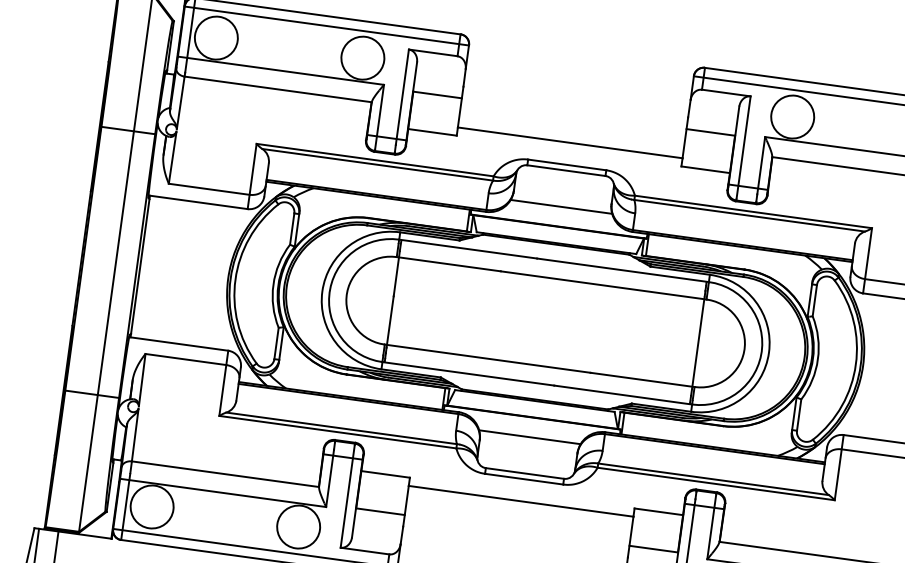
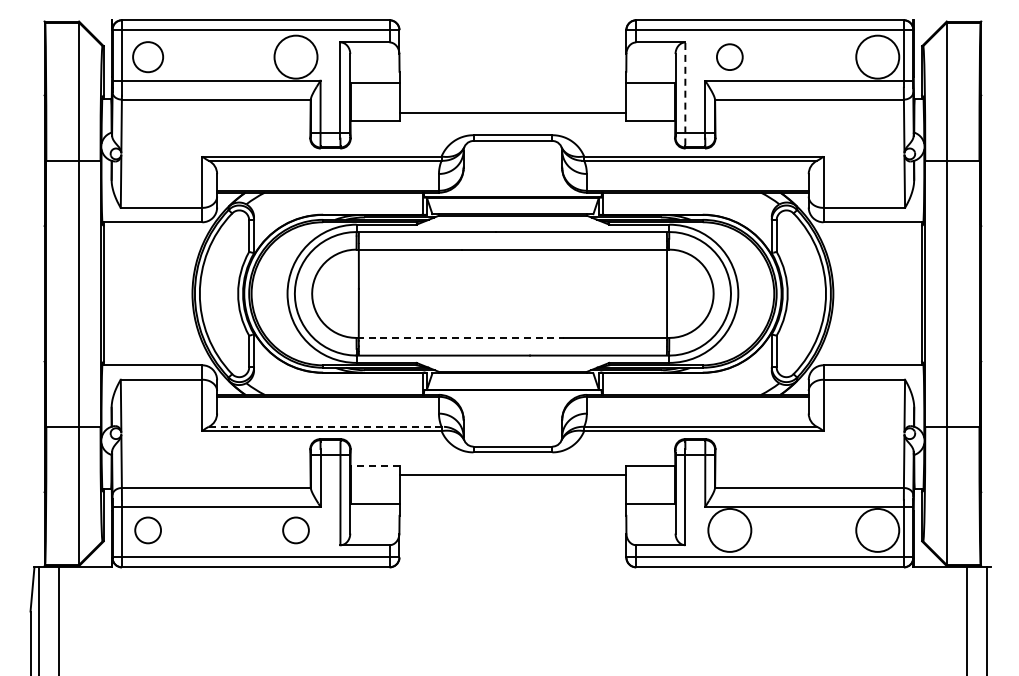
circle: (215, 37) -> (147, 56), size x0.7
circle: (792, 116) -> (729, 56), size x0.6
line: (743, 147) -> (685, 93), solid -> dashed
line: (561, 206) -> (512, 177), removed
line: (487, 358) -> (460, 337), solid -> dashed
line: (342, 428) -> (326, 426), solid -> dashed
line: (529, 437) -> (512, 410), removed
line: (386, 474) -> (375, 466), solid -> dashed
circle: (151, 505) -> (147, 529), size x0.6
circle: (298, 526) -> (295, 529), size x0.6

